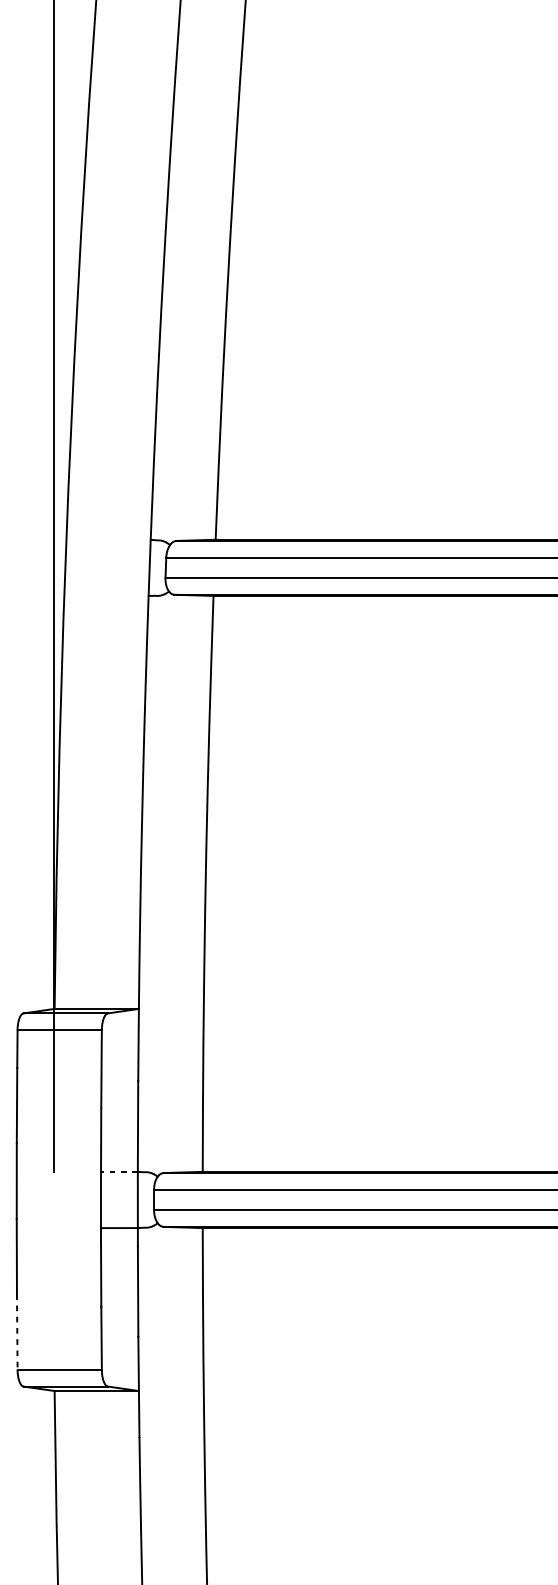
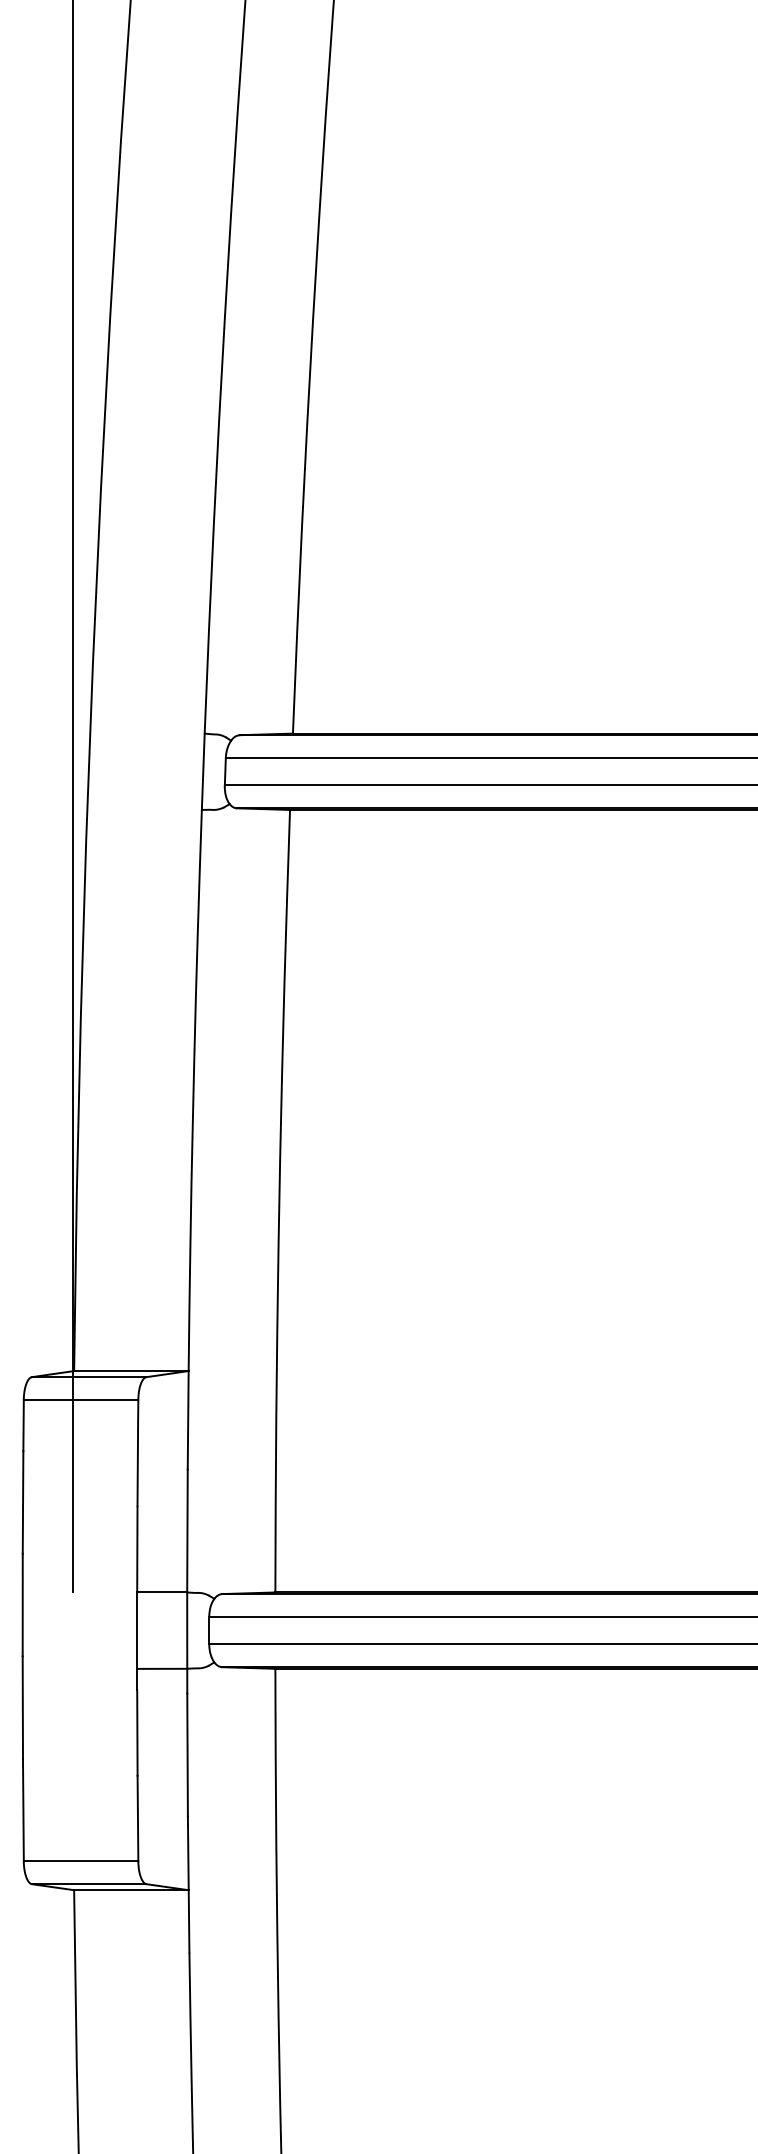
line: (118, 1171) -> (161, 1592), dashed -> solid
line: (17, 1332) -> (23, 1810), dashed -> solid

